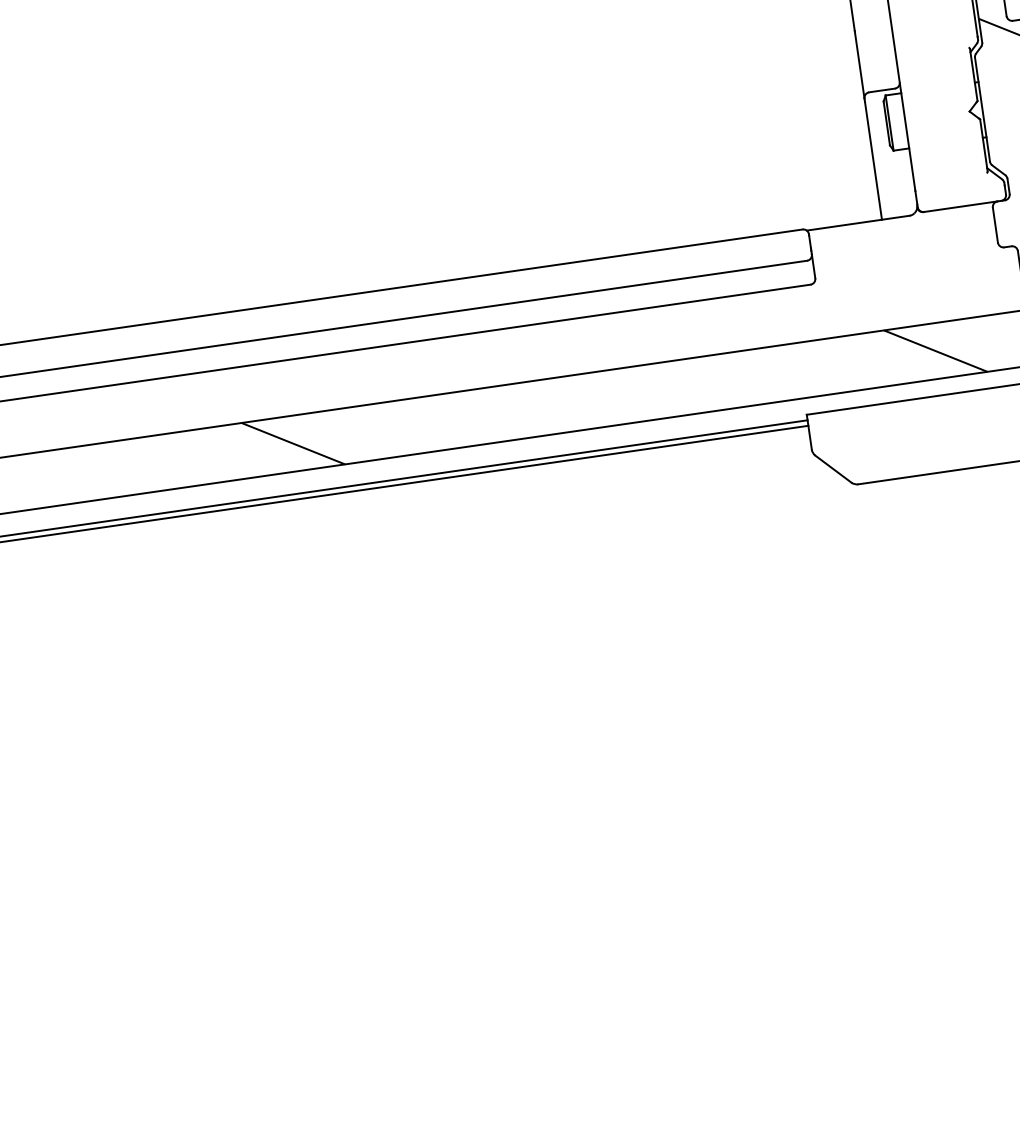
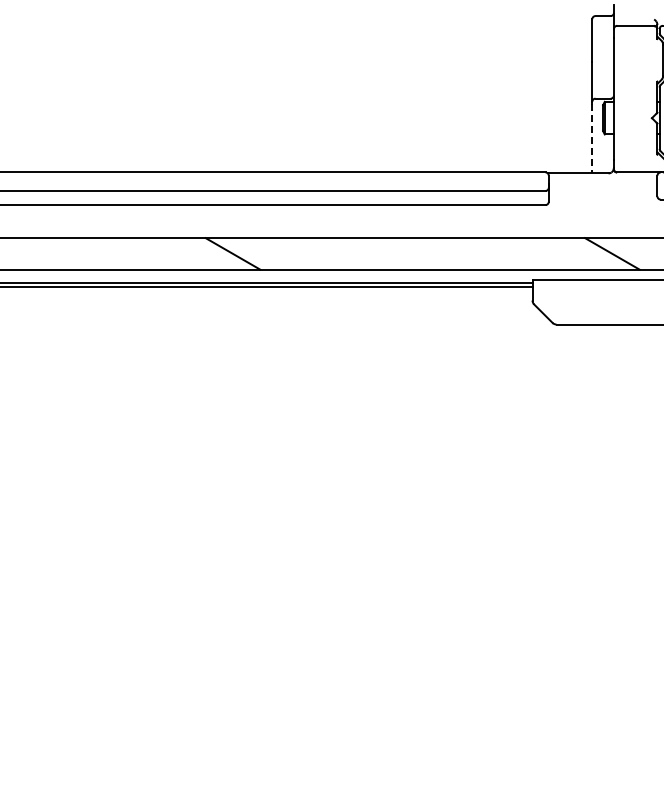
line: (873, 160) -> (592, 138), solid -> dashed

